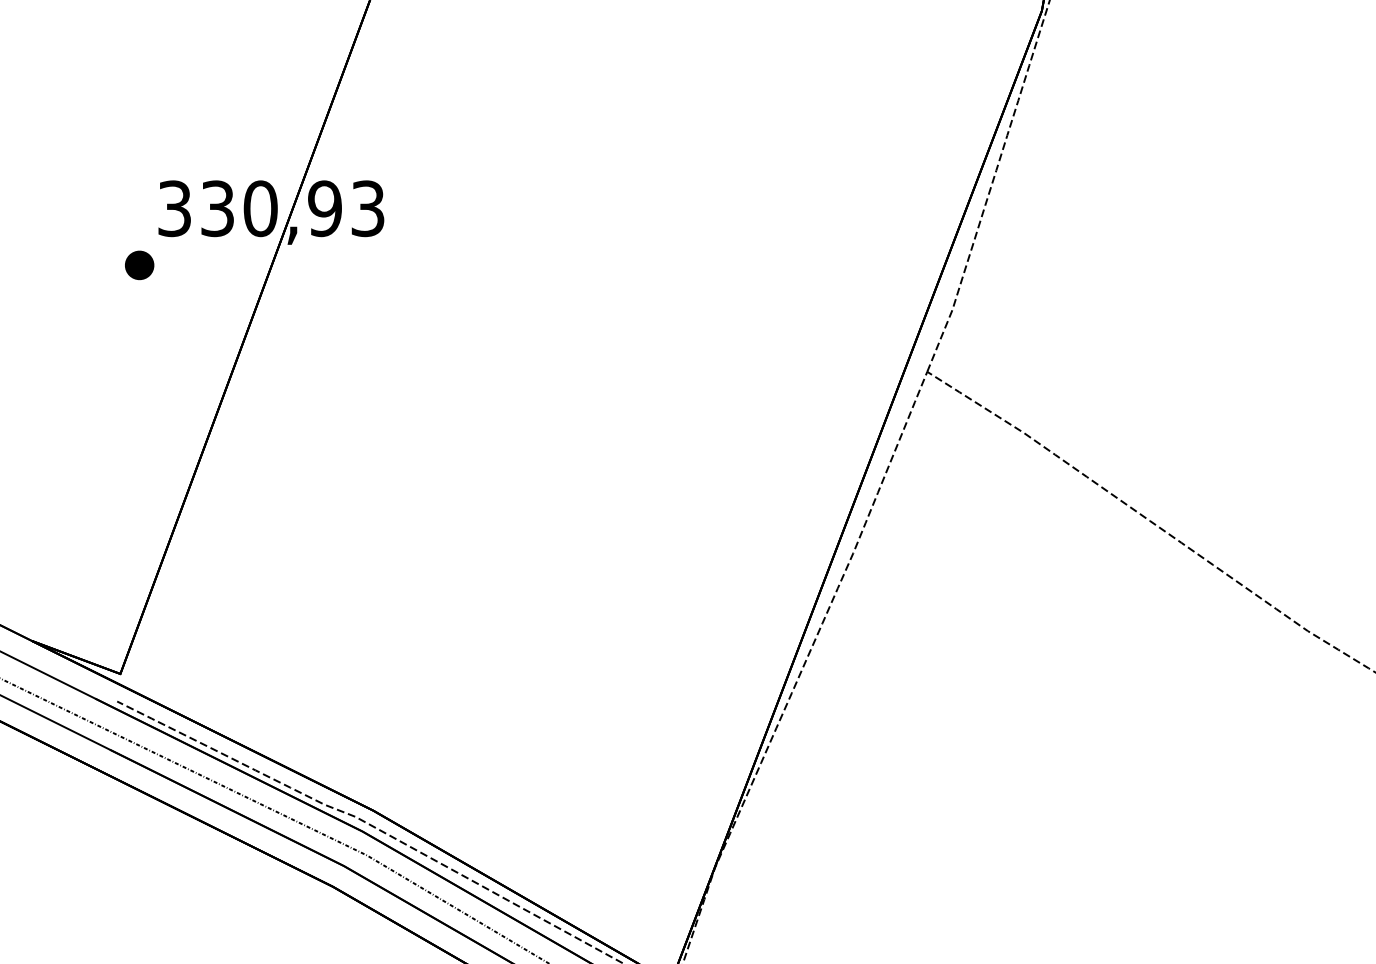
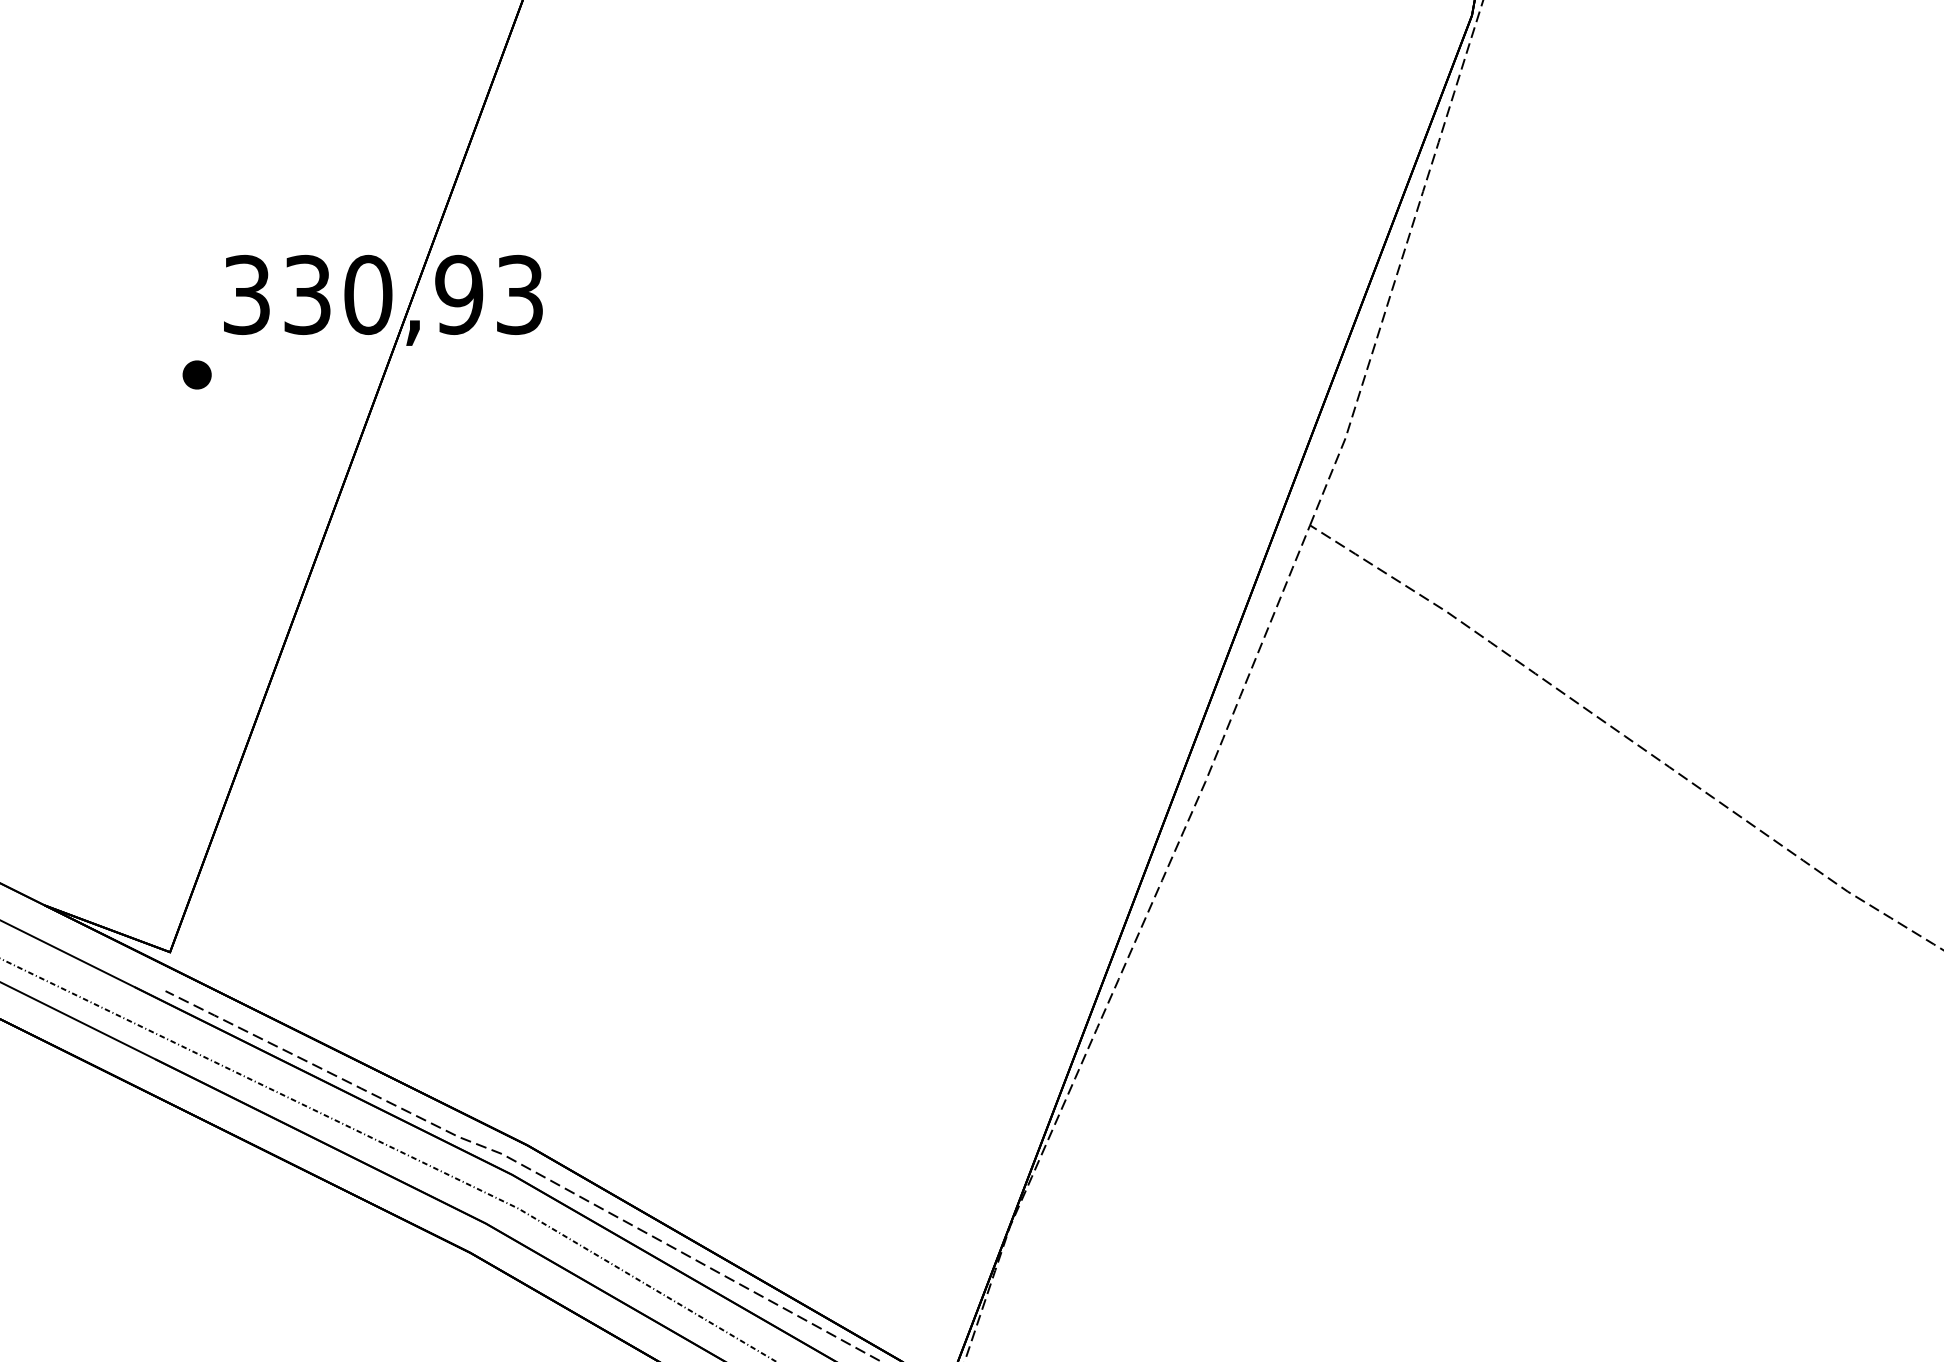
part: (139, 265) -> (196, 374), size x0.7

